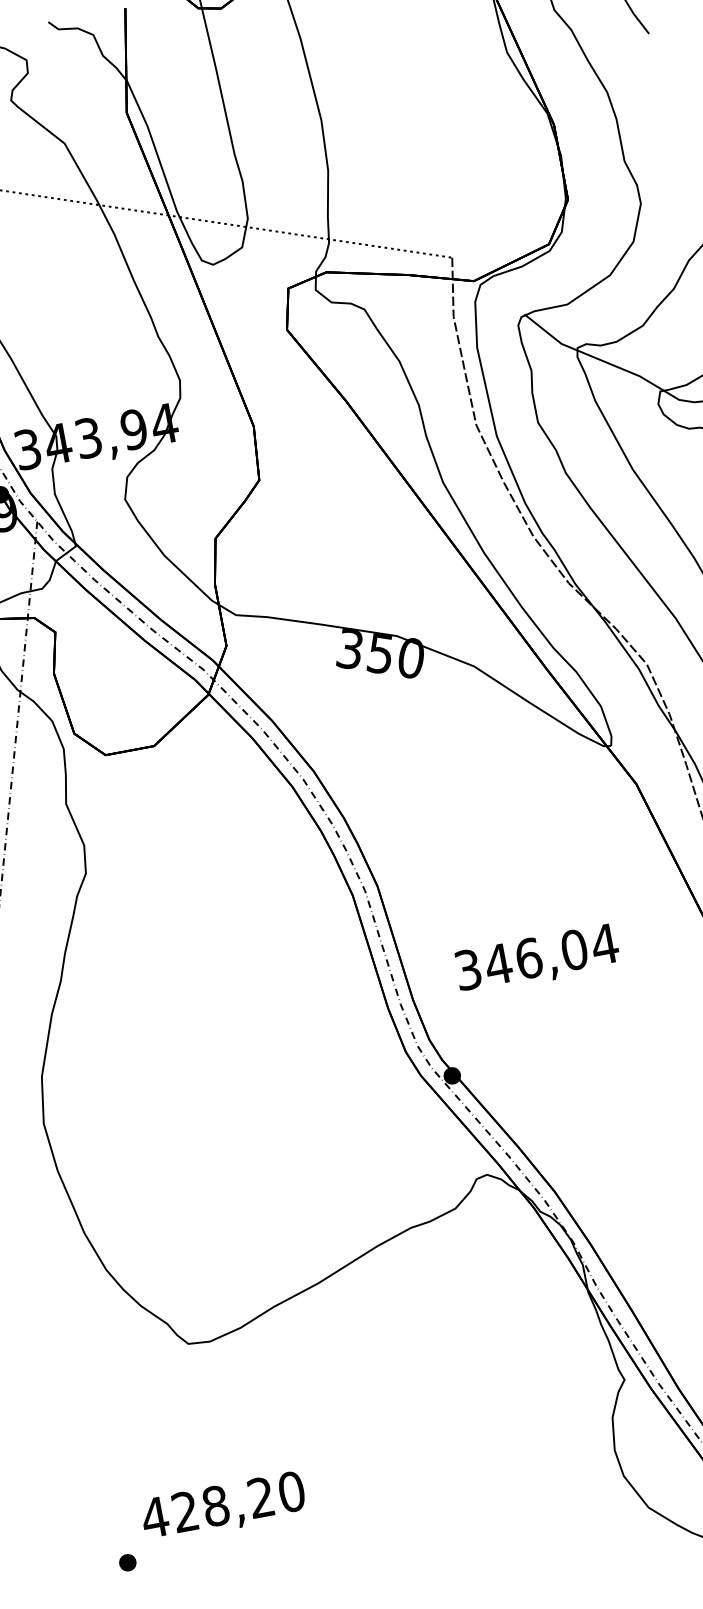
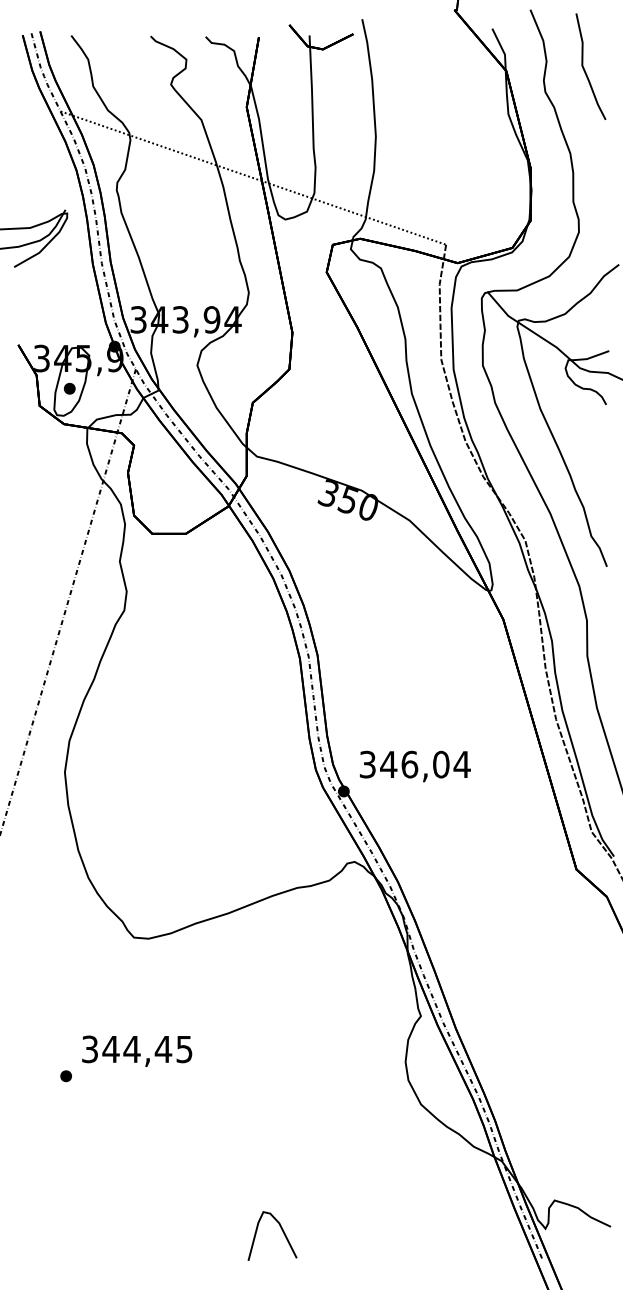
text: (536, 959) -> (414, 766), moved
text: (222, 1505) -> (136, 1049), 428,20 -> 344,45

